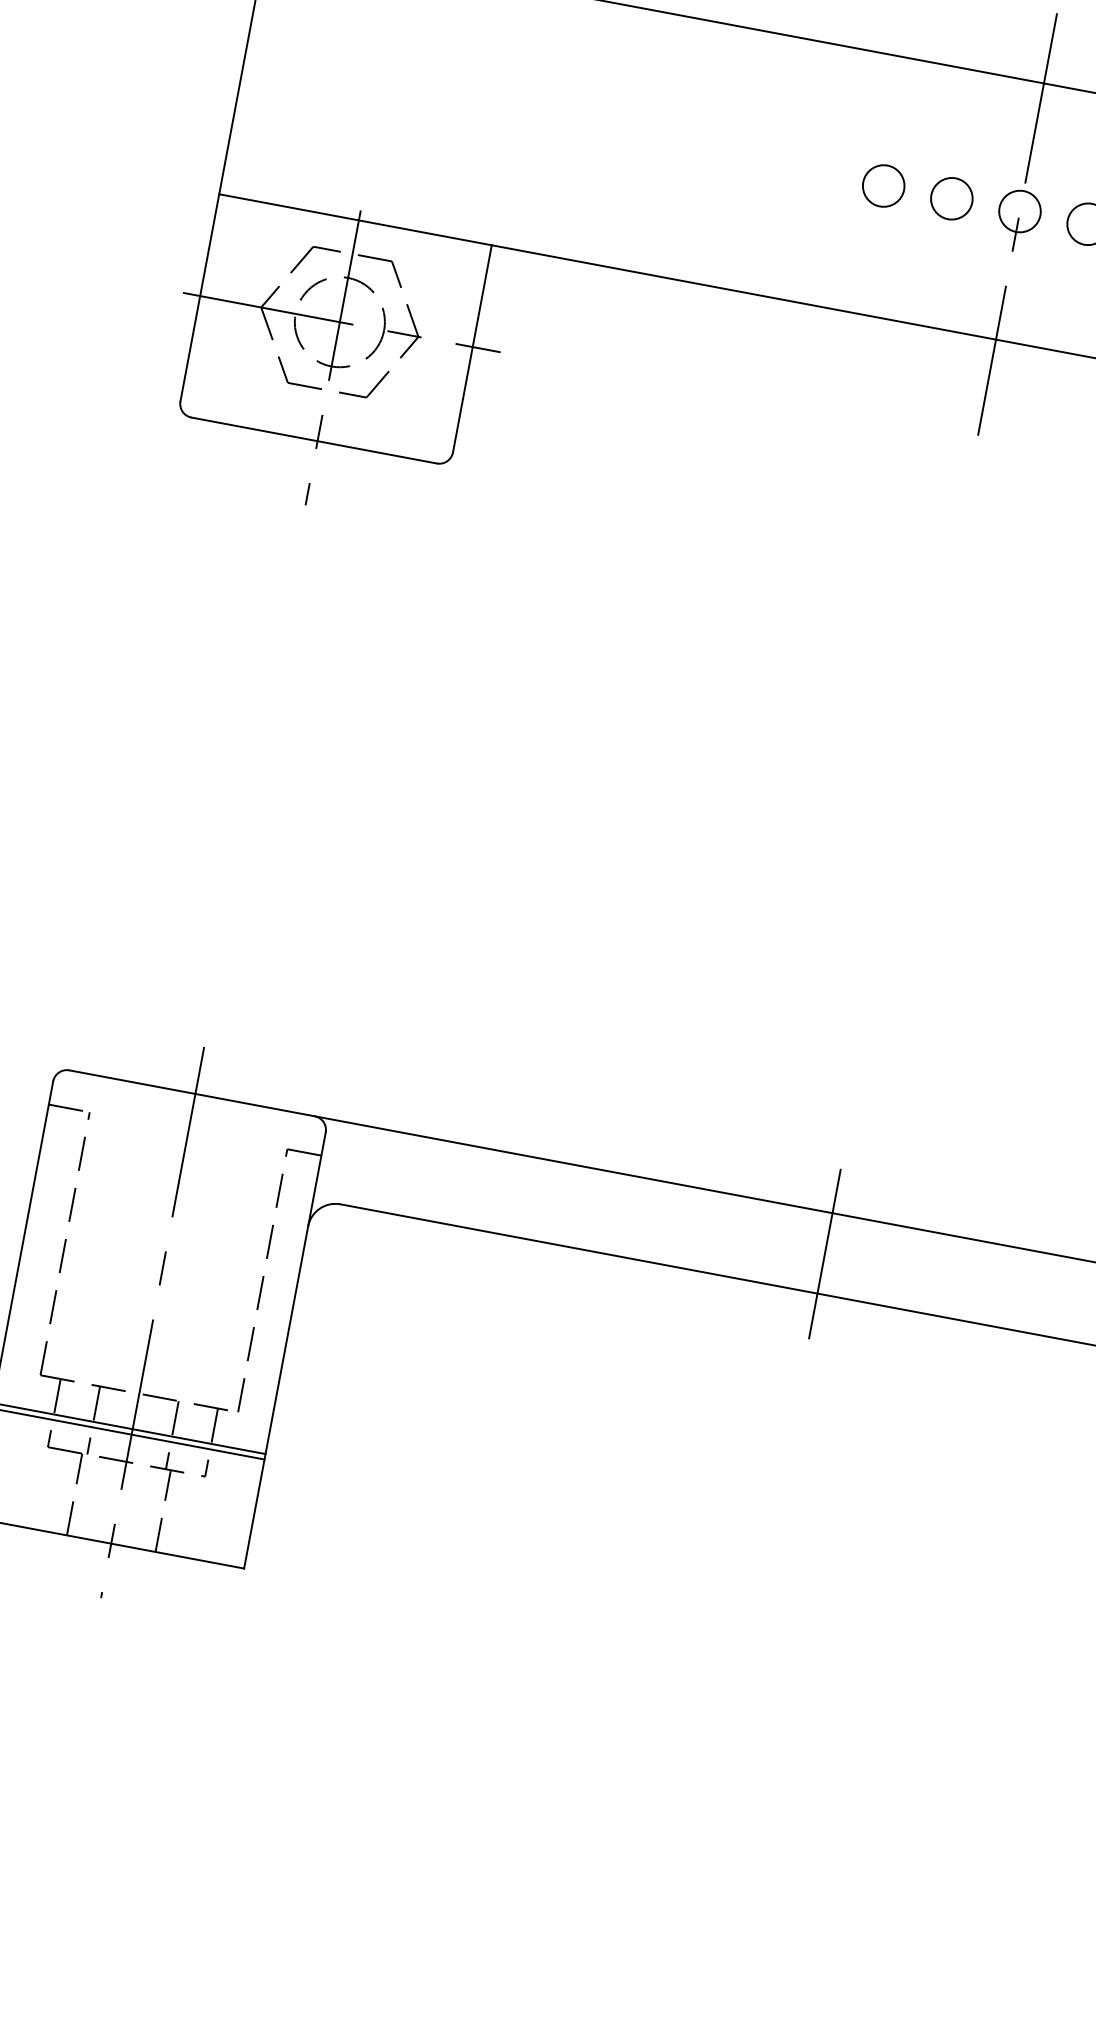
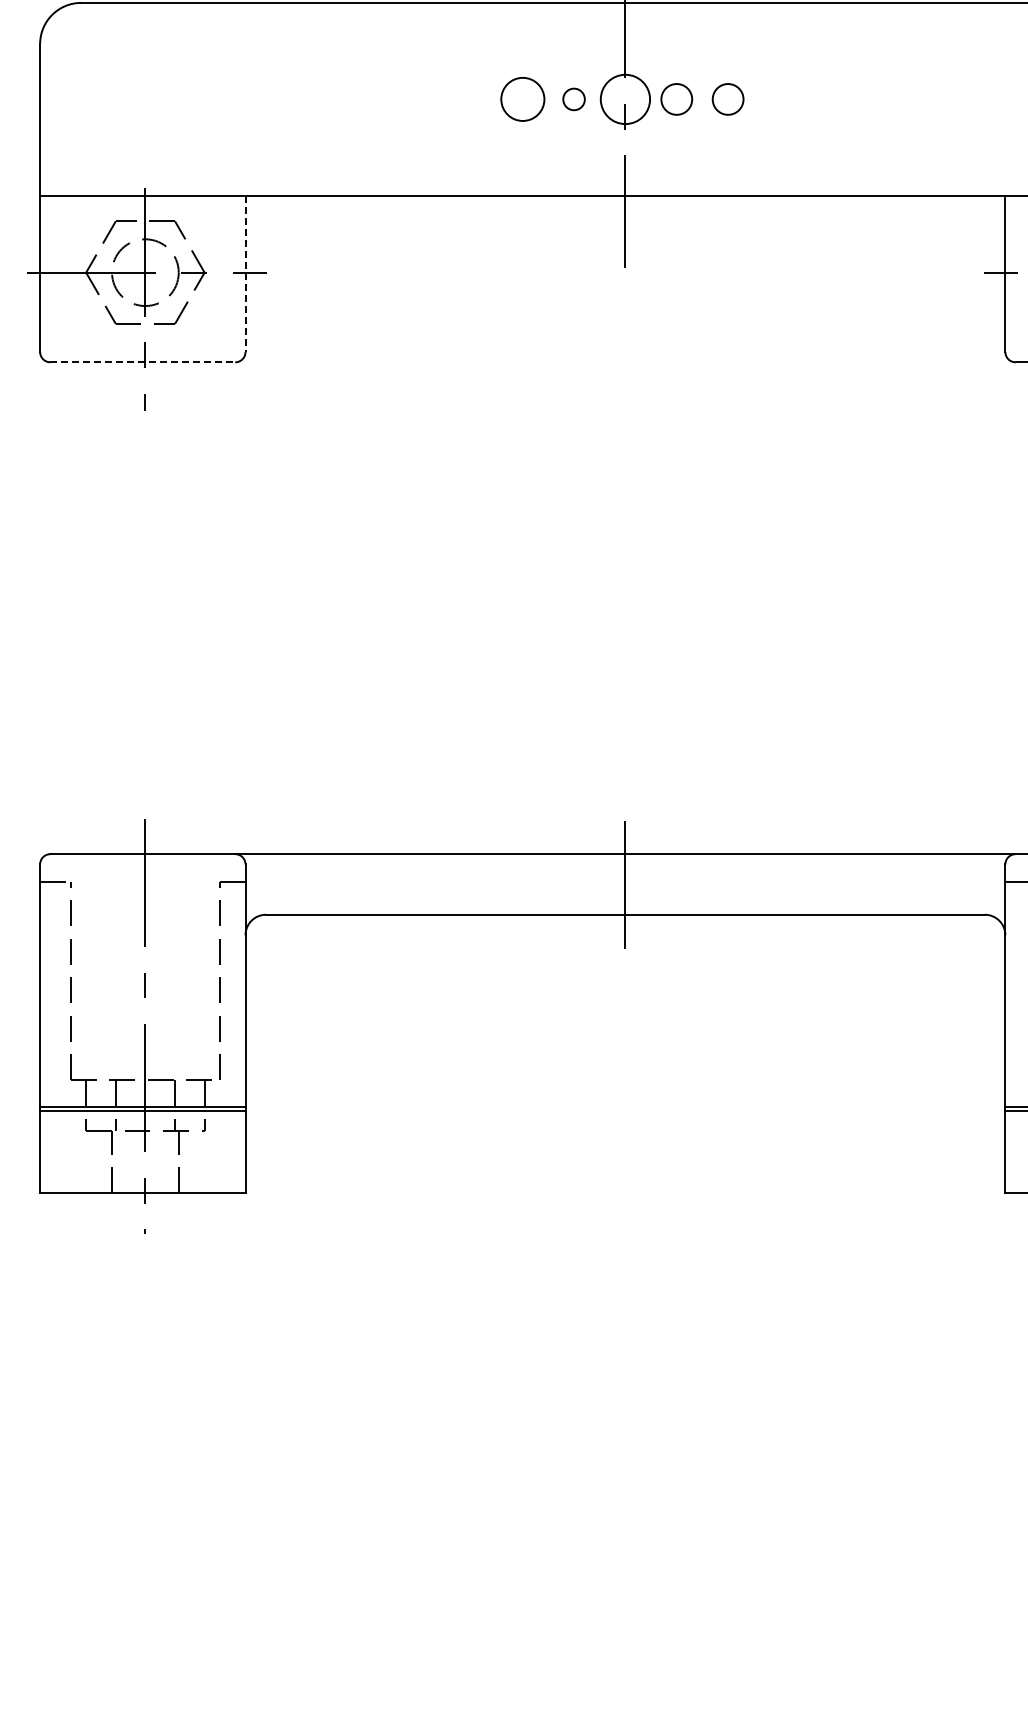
circle: (883, 186) -> (522, 99), size x1.4
circle: (951, 198) -> (573, 99), size x0.7
circle: (1020, 211) -> (625, 99), size x1.6
line: (472, 349) -> (245, 274), solid -> dashed
line: (315, 440) -> (143, 362), solid -> dashed

